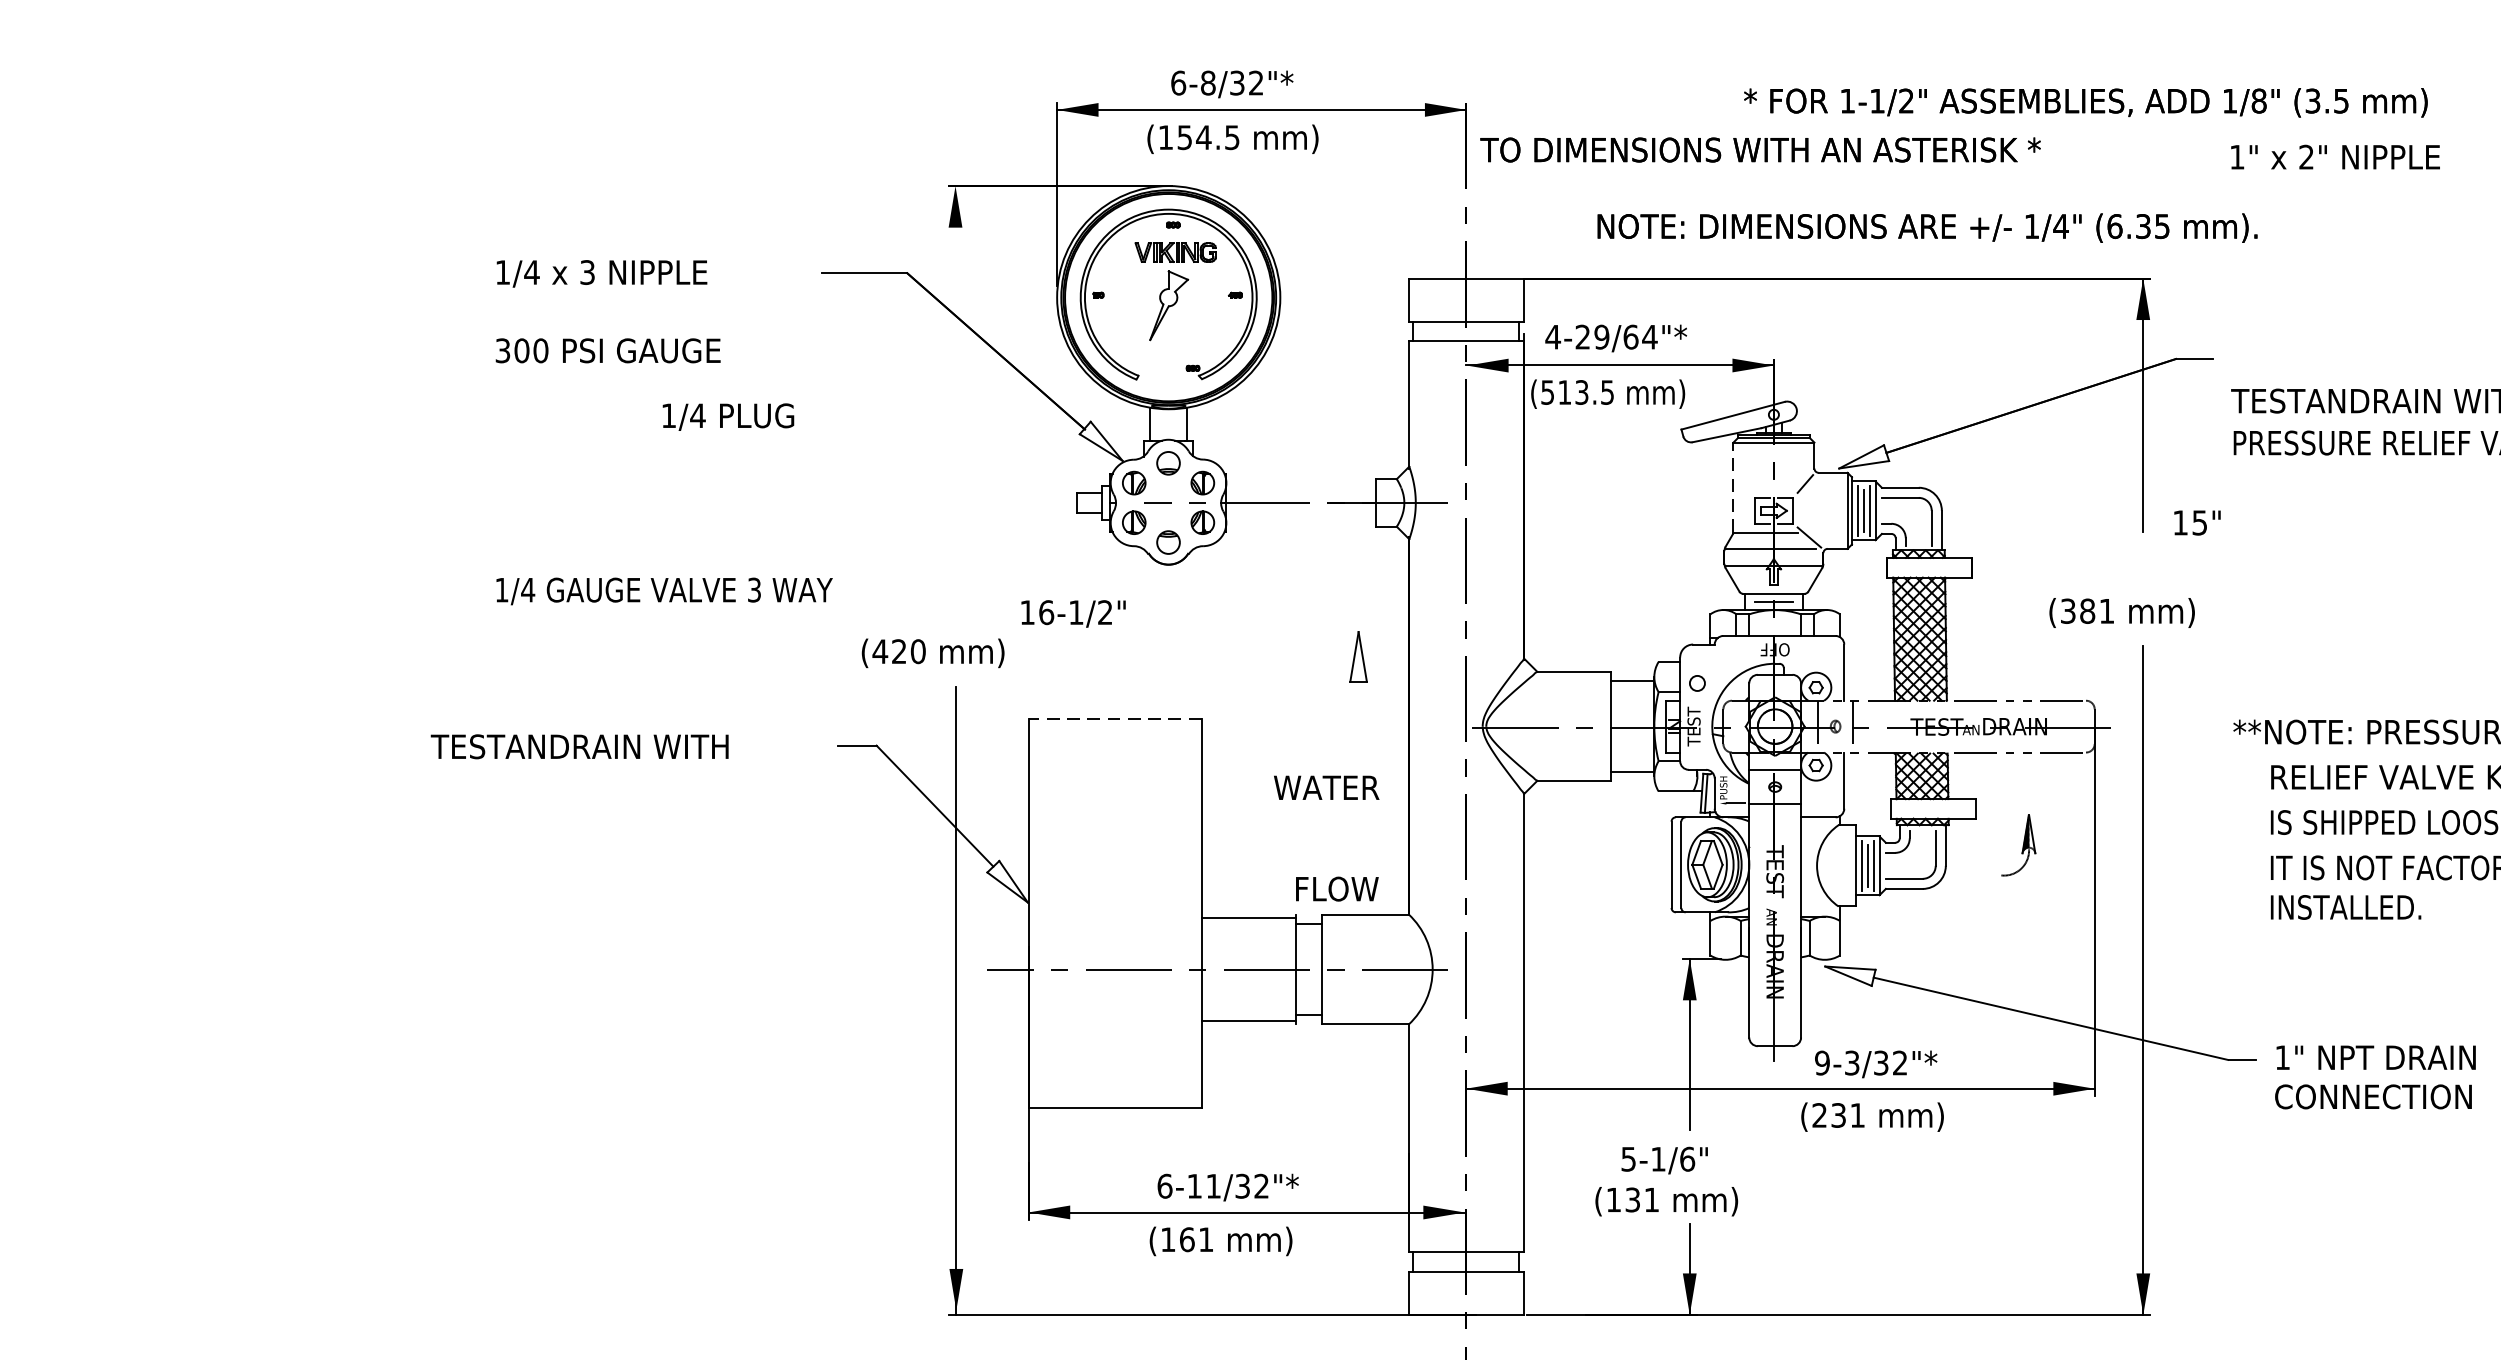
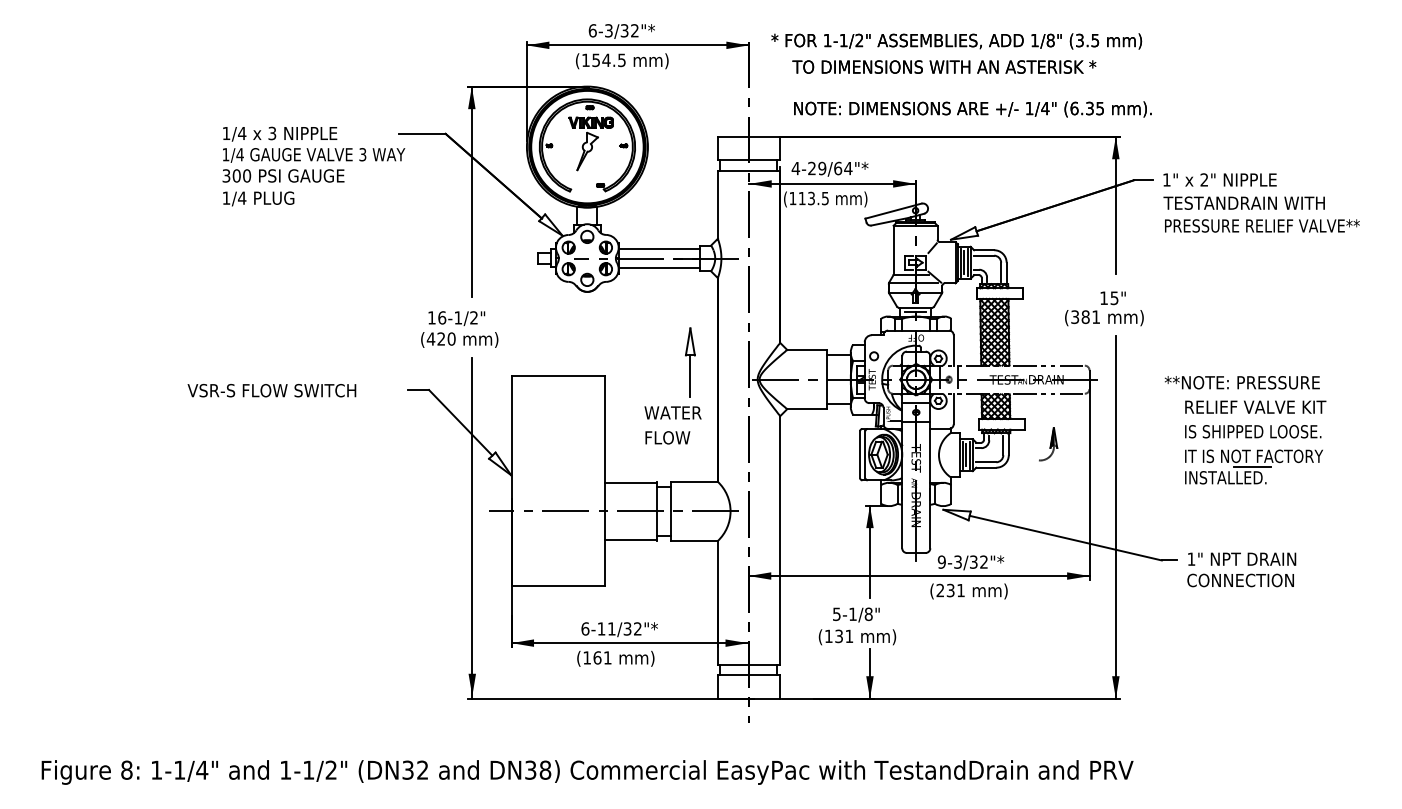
text: (1207, 82) -> (608, 30), 6-8/32"* -> 6-3/32"*
text: (2085, 102) -> (956, 41), moved
text: (1760, 148) -> (944, 66), moved
text: (2334, 156) -> (1219, 179), moved
text: (1926, 228) -> (972, 109), moved
line: (954, 379) -> (471, 191), added
text: (1546, 392) -> (792, 198), (513.5 -> (113.5
text: (728, 416) -> (258, 198), moved
line: (1299, 484) -> (658, 248), added
line: (1733, 486) -> (893, 249), dashed -> solid
line: (1299, 521) -> (658, 268), added
text: (2196, 523) -> (1112, 298), moved
text: (665, 591) -> (314, 155), moved
text: (1072, 613) -> (456, 318), moved
line: (1115, 718) -> (558, 375), dashed -> solid
line: (1358, 720) -> (690, 376), added
text: (586, 746) -> (271, 390), TESTANDRAIN WITH -> VSR-S FLOW SWITCH
line: (2395, 886) -> (1252, 466), added
text: (1336, 888) -> (667, 437), moved
text: (1687, 1157) -> (868, 613), 5-1/6" -> 5-1/8"

